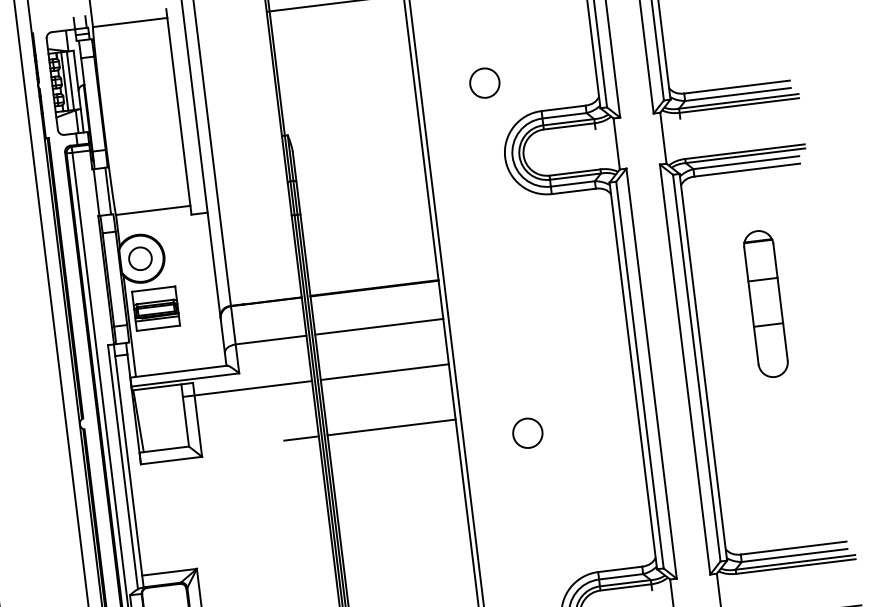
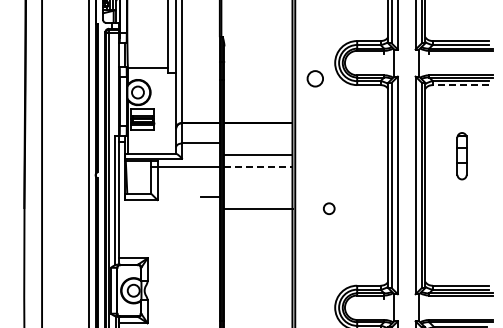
circle: (483, 82) -> (314, 78), moved
line: (746, 170) -> (460, 85), solid -> dashed
part: (764, 302) -> (461, 155), size x0.6
line: (379, 326) -> (258, 155), moved
line: (384, 372) -> (258, 167), solid -> dashed
line: (391, 426) -> (258, 208), moved
circle: (526, 433) -> (328, 208), size x0.7

